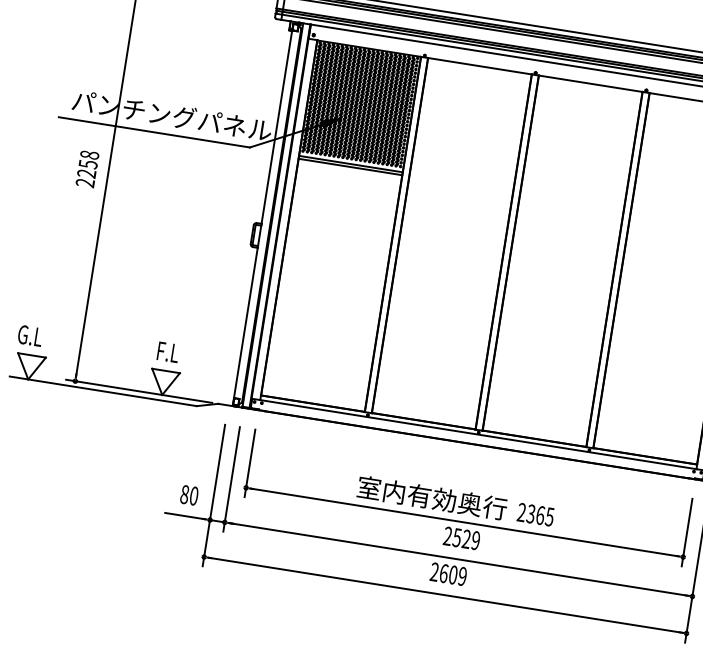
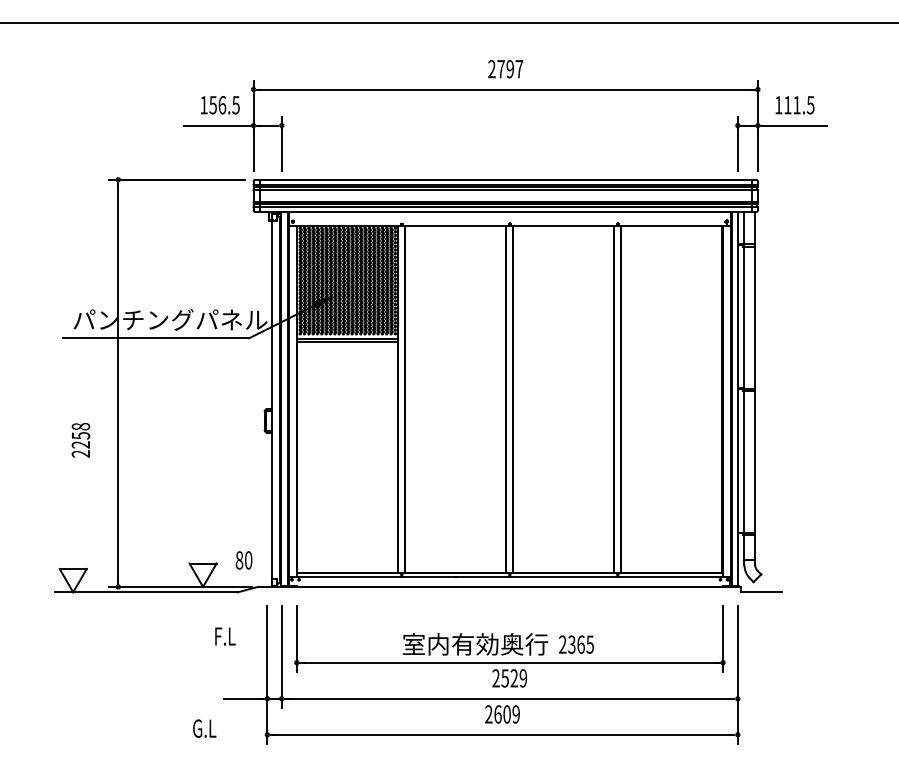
text: (87, 169) -> (80, 440), moved
text: (30, 335) -> (204, 728), moved
text: (168, 352) -> (225, 636), moved
text: (188, 495) -> (243, 560), moved

